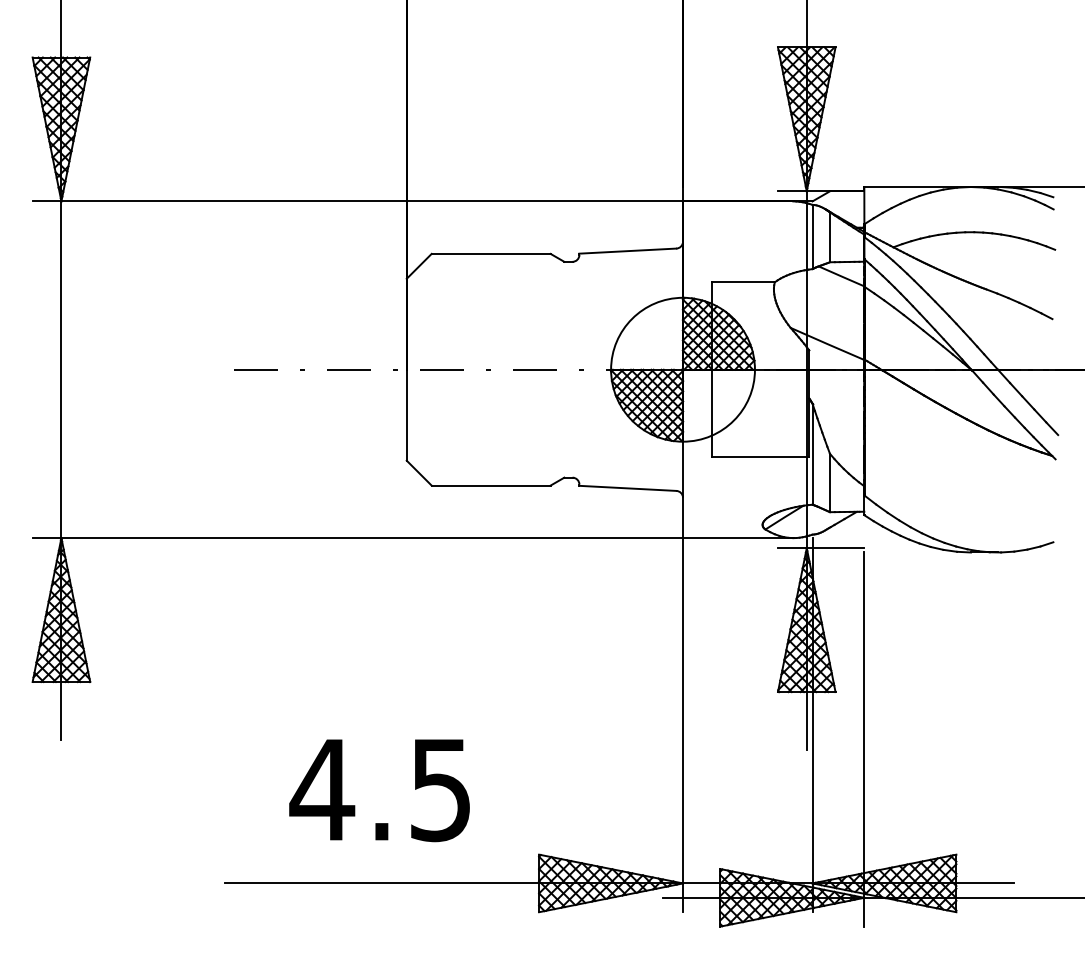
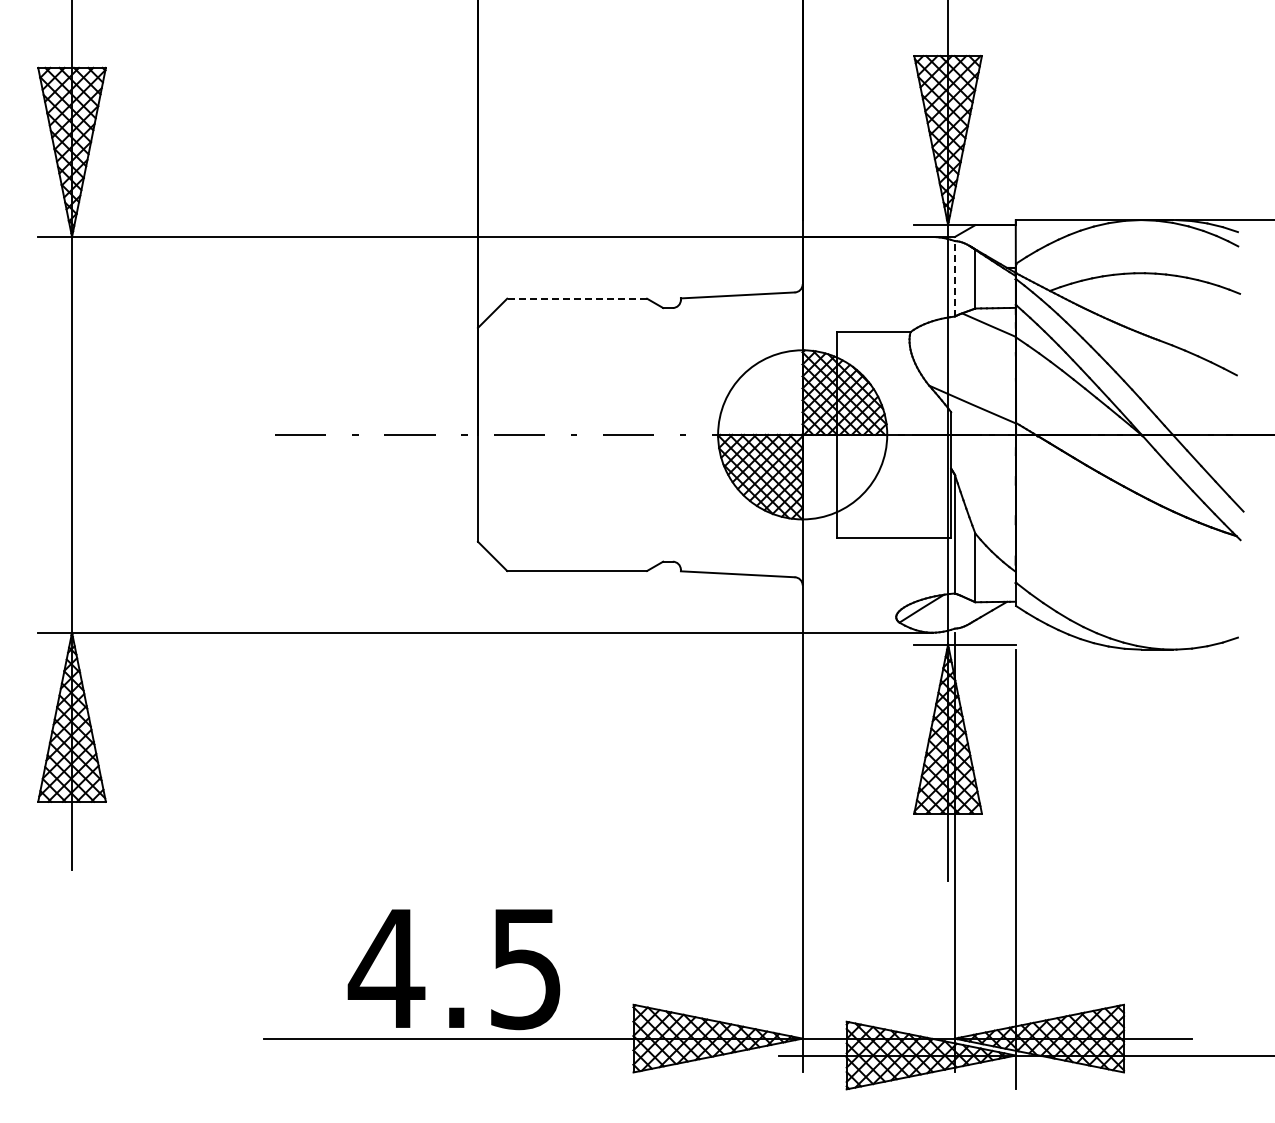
line: (812, 236) -> (954, 278), solid -> dashed
line: (491, 253) -> (577, 298), solid -> dashed
text: (379, 790) -> (453, 969), moved

